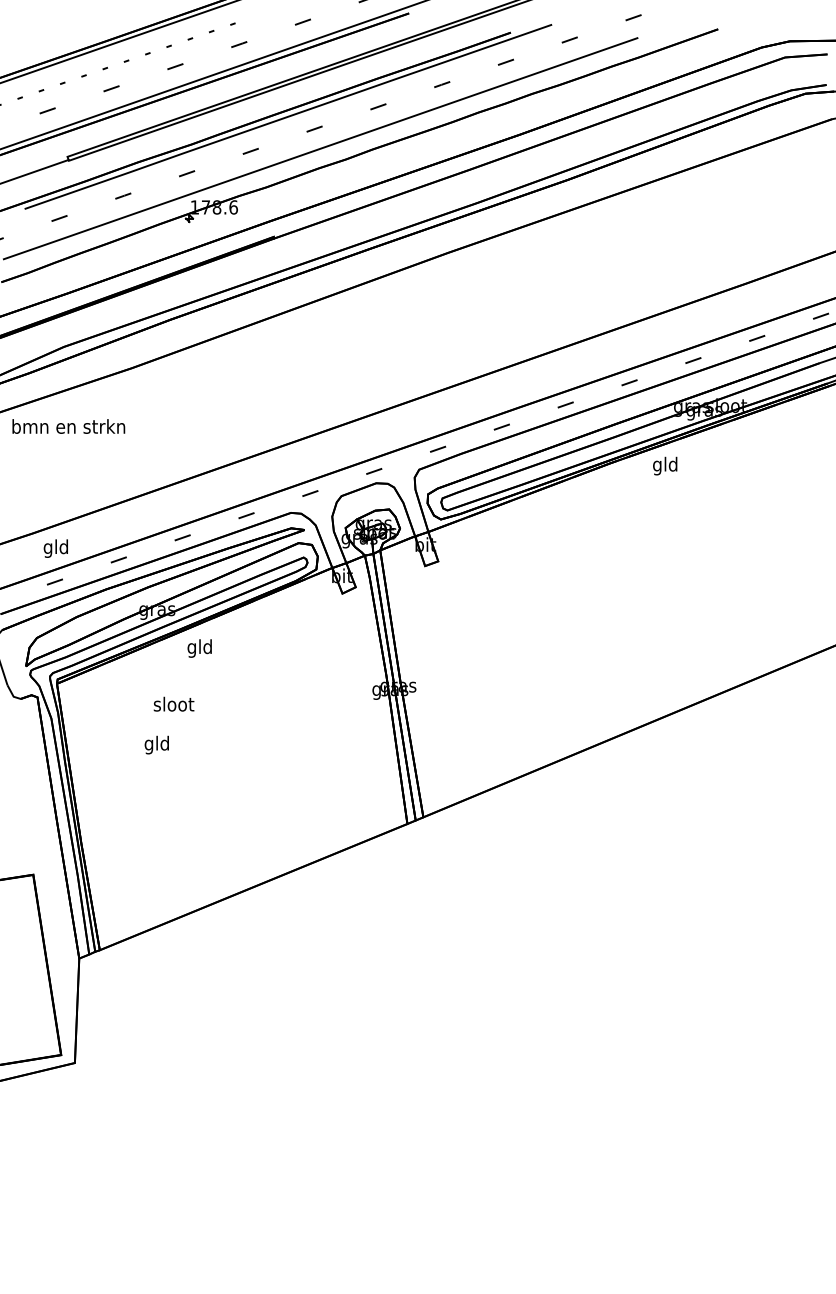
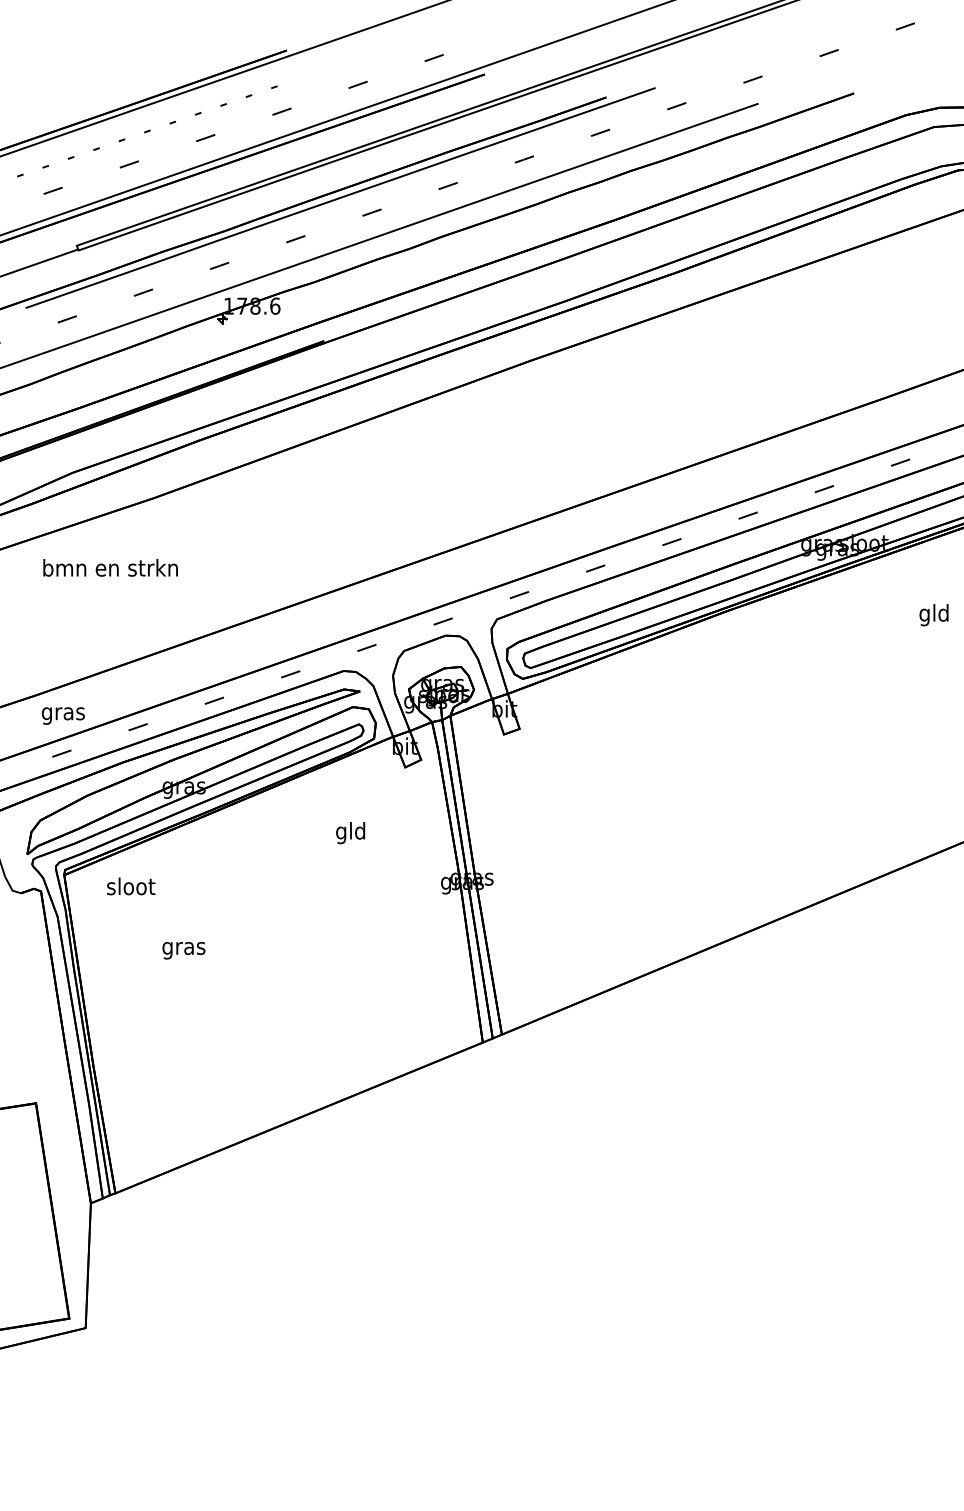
text: (68, 426) -> (110, 567), moved
text: (665, 465) -> (934, 614), moved
text: (56, 548) -> (63, 713), gld -> gras
text: (199, 648) -> (350, 832), moved
text: (173, 703) -> (130, 885), moved
text: (157, 744) -> (184, 947), gld -> gras

